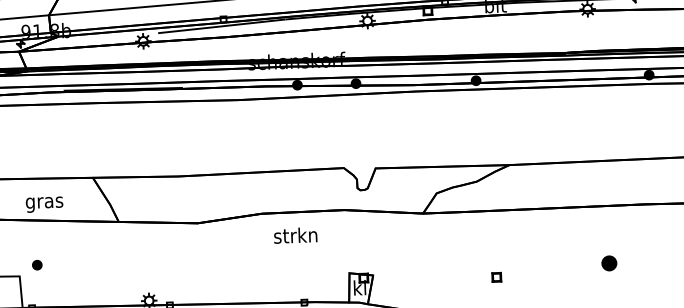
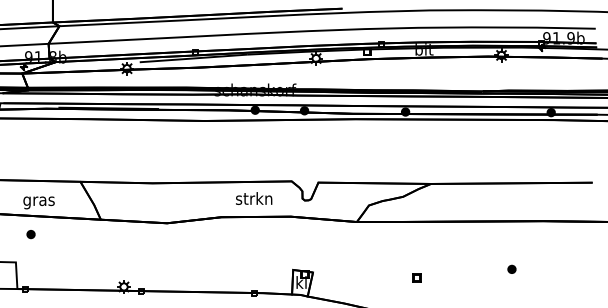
text: (296, 235) -> (254, 198), moved
part: (608, 262) -> (511, 268), size x0.62
part: (36, 265) -> (30, 234), moved

